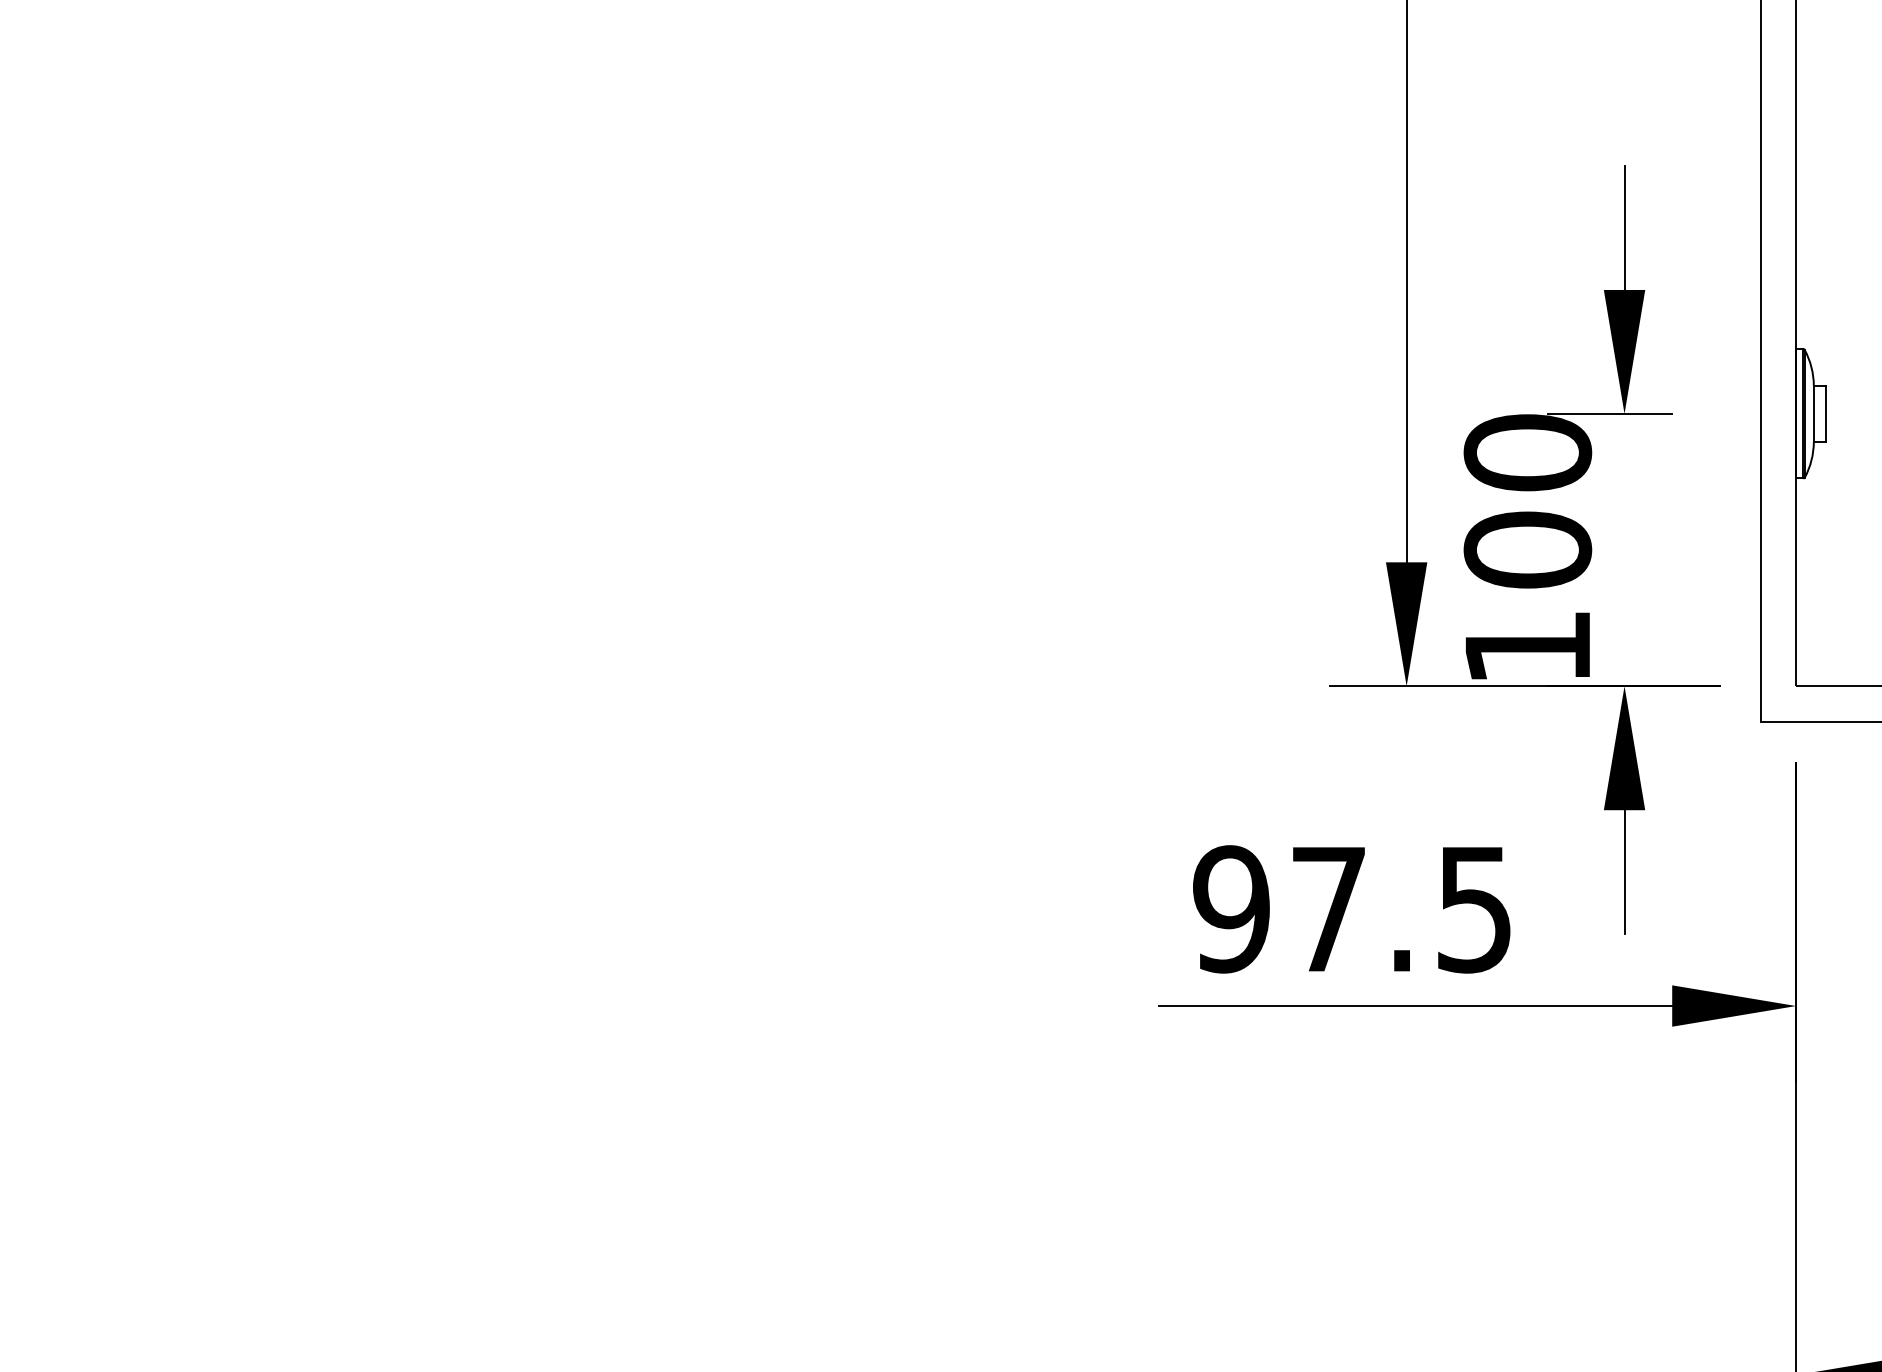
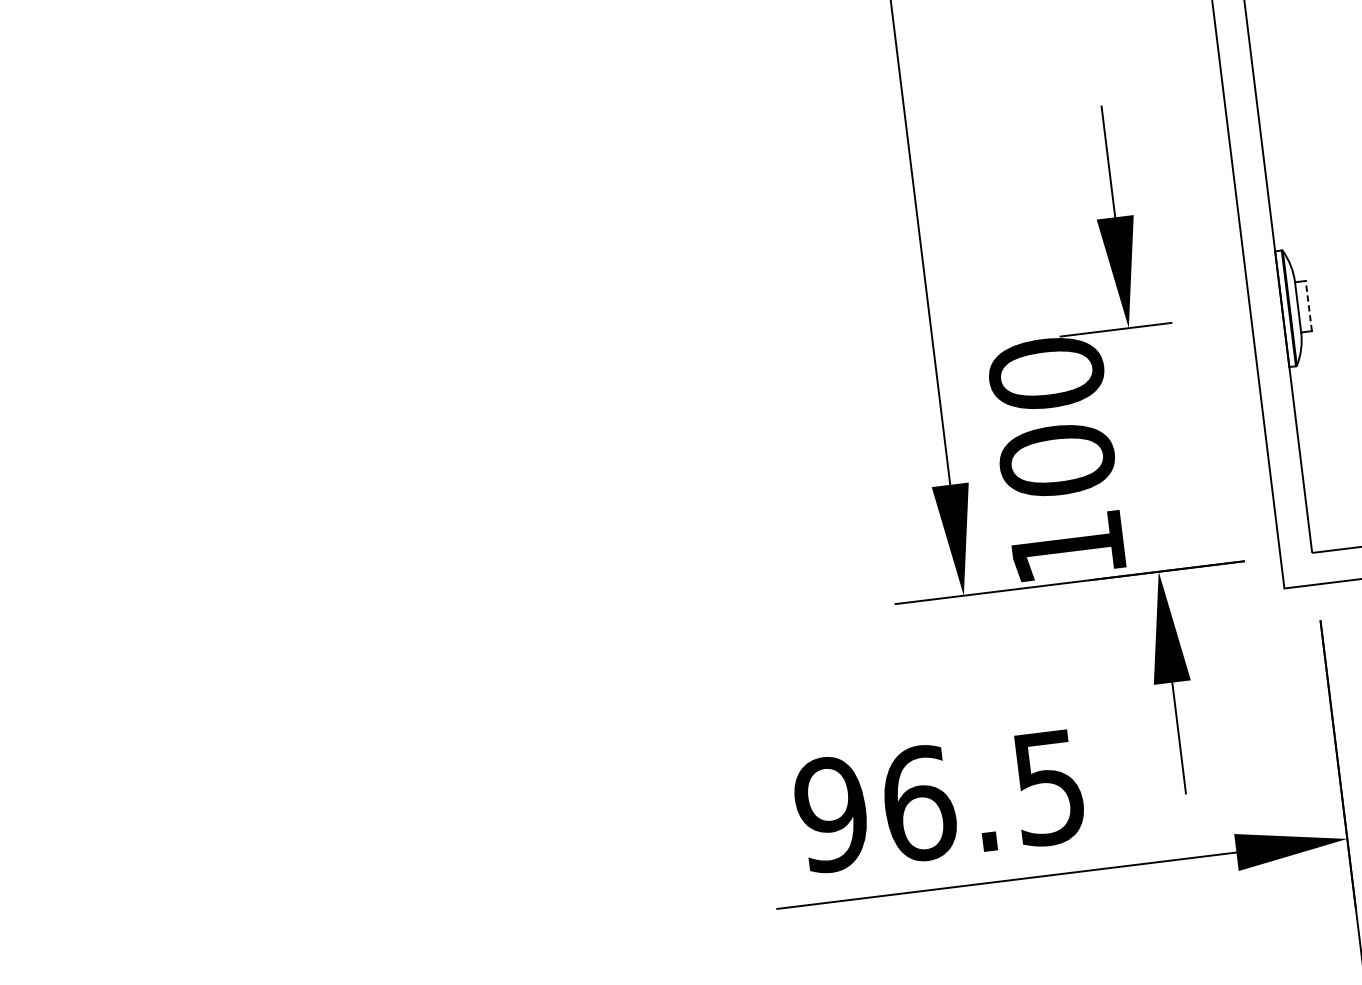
line: (1825, 413) -> (1308, 305), solid -> dashed
text: (1329, 909) -> (919, 803), 97.5 -> 96.5

